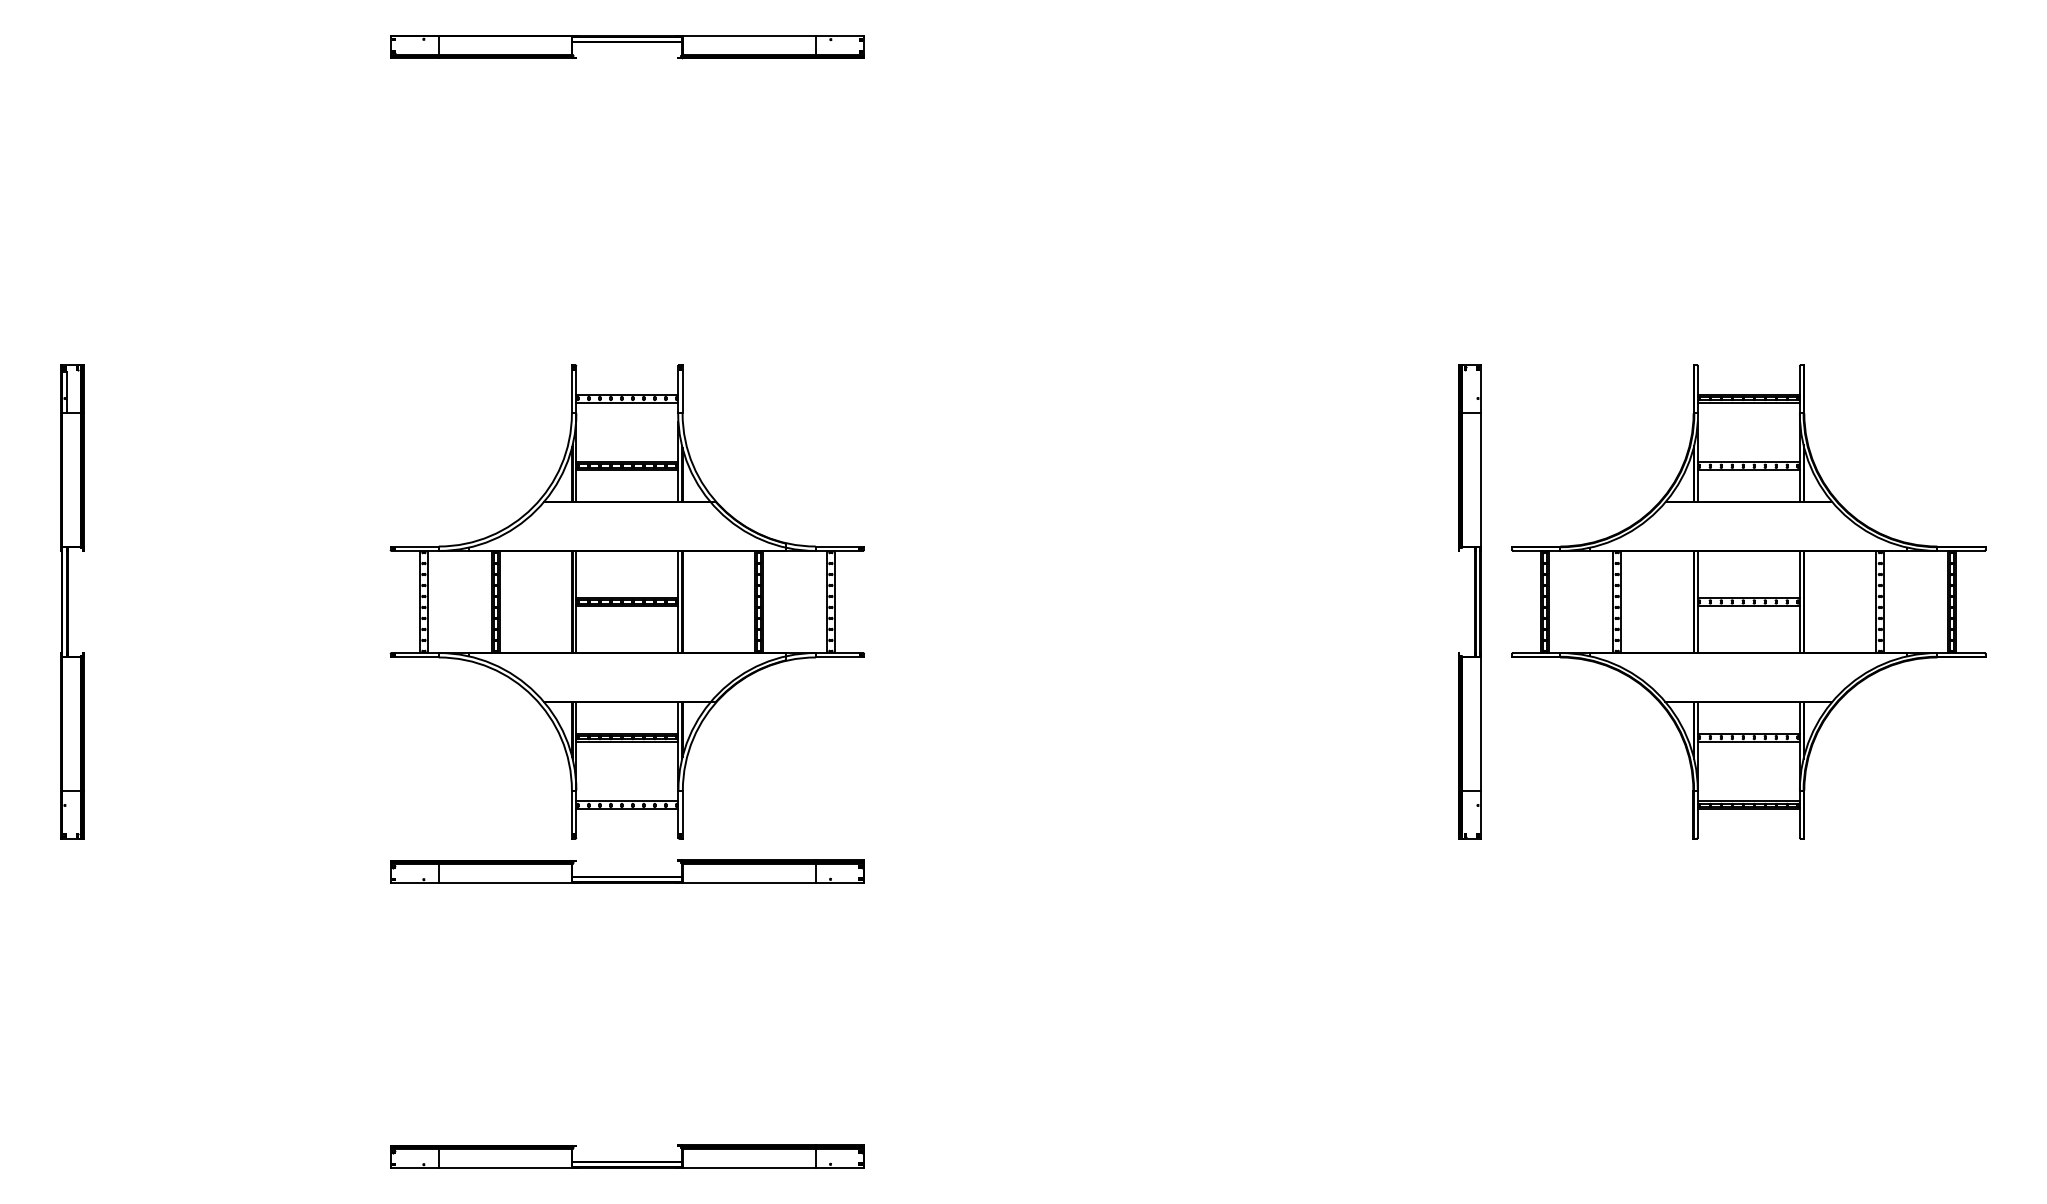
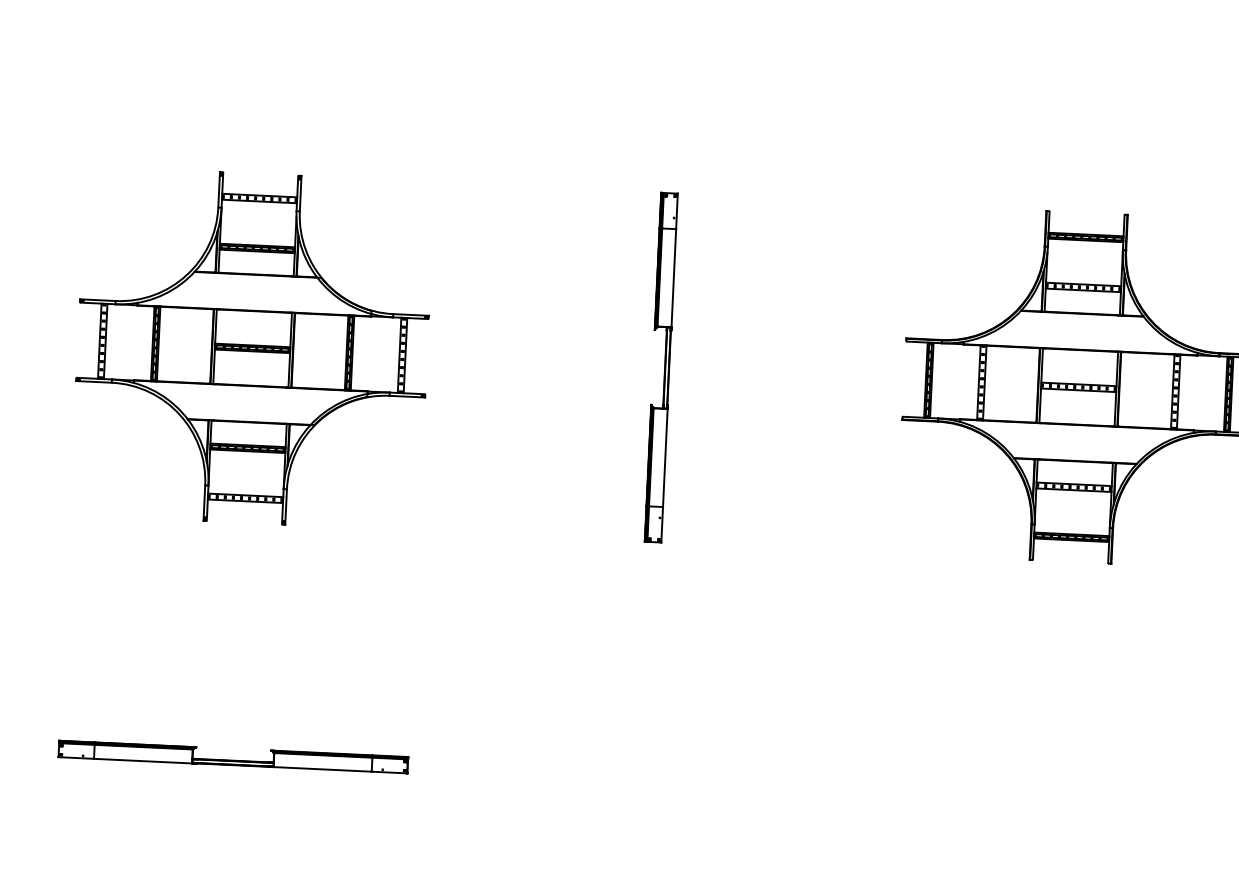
part: (1469, 601) -> (660, 367), moved
part: (627, 871) -> (243, 546), removed

